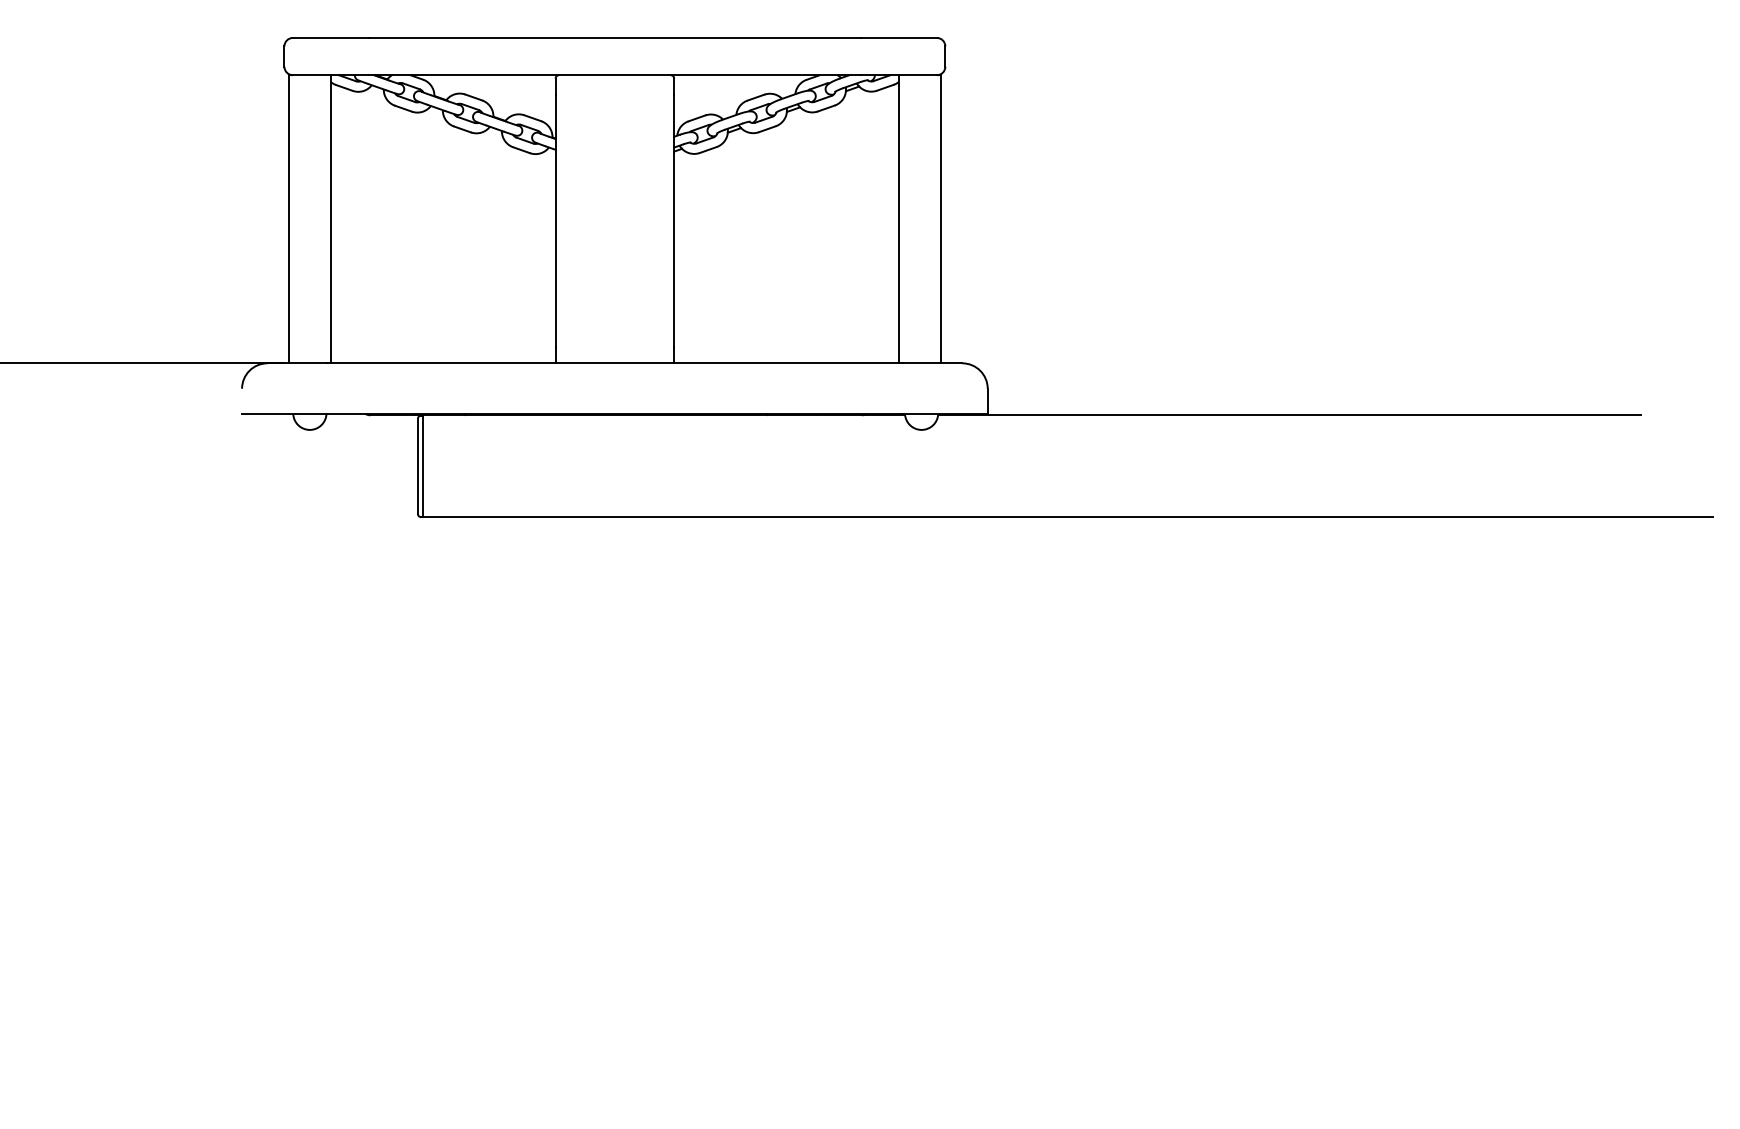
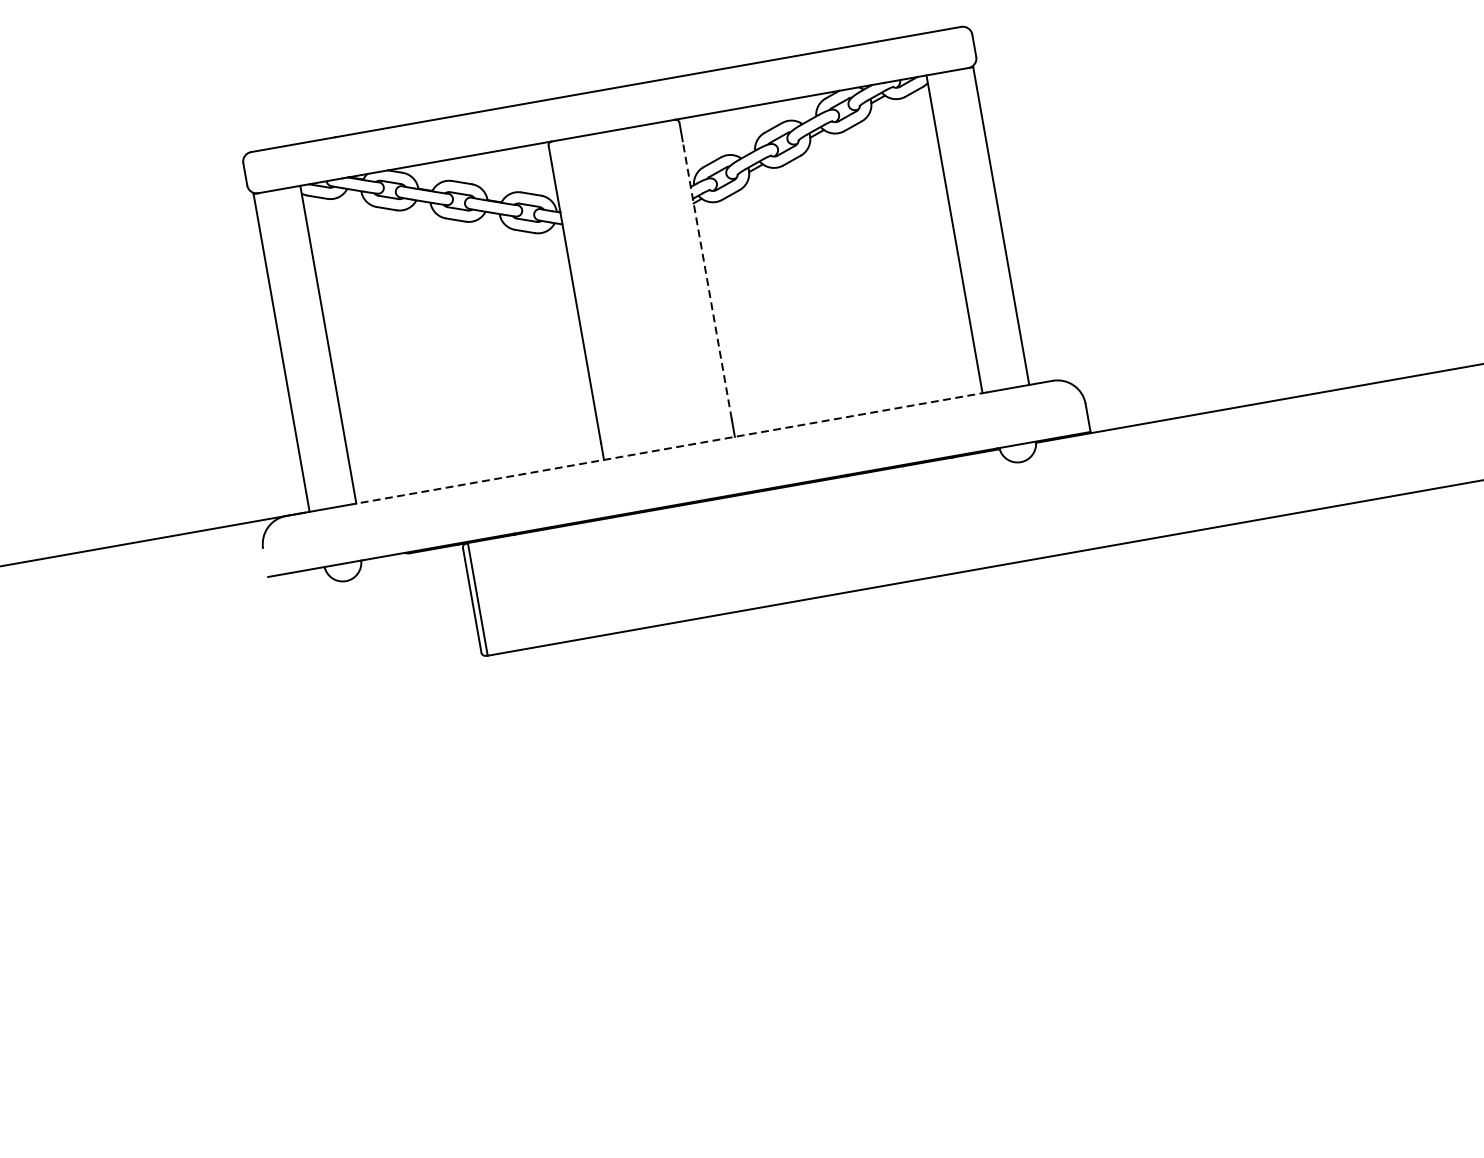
line: (674, 220) -> (707, 279), solid -> dashed
line: (614, 363) -> (669, 448), solid -> dashed

